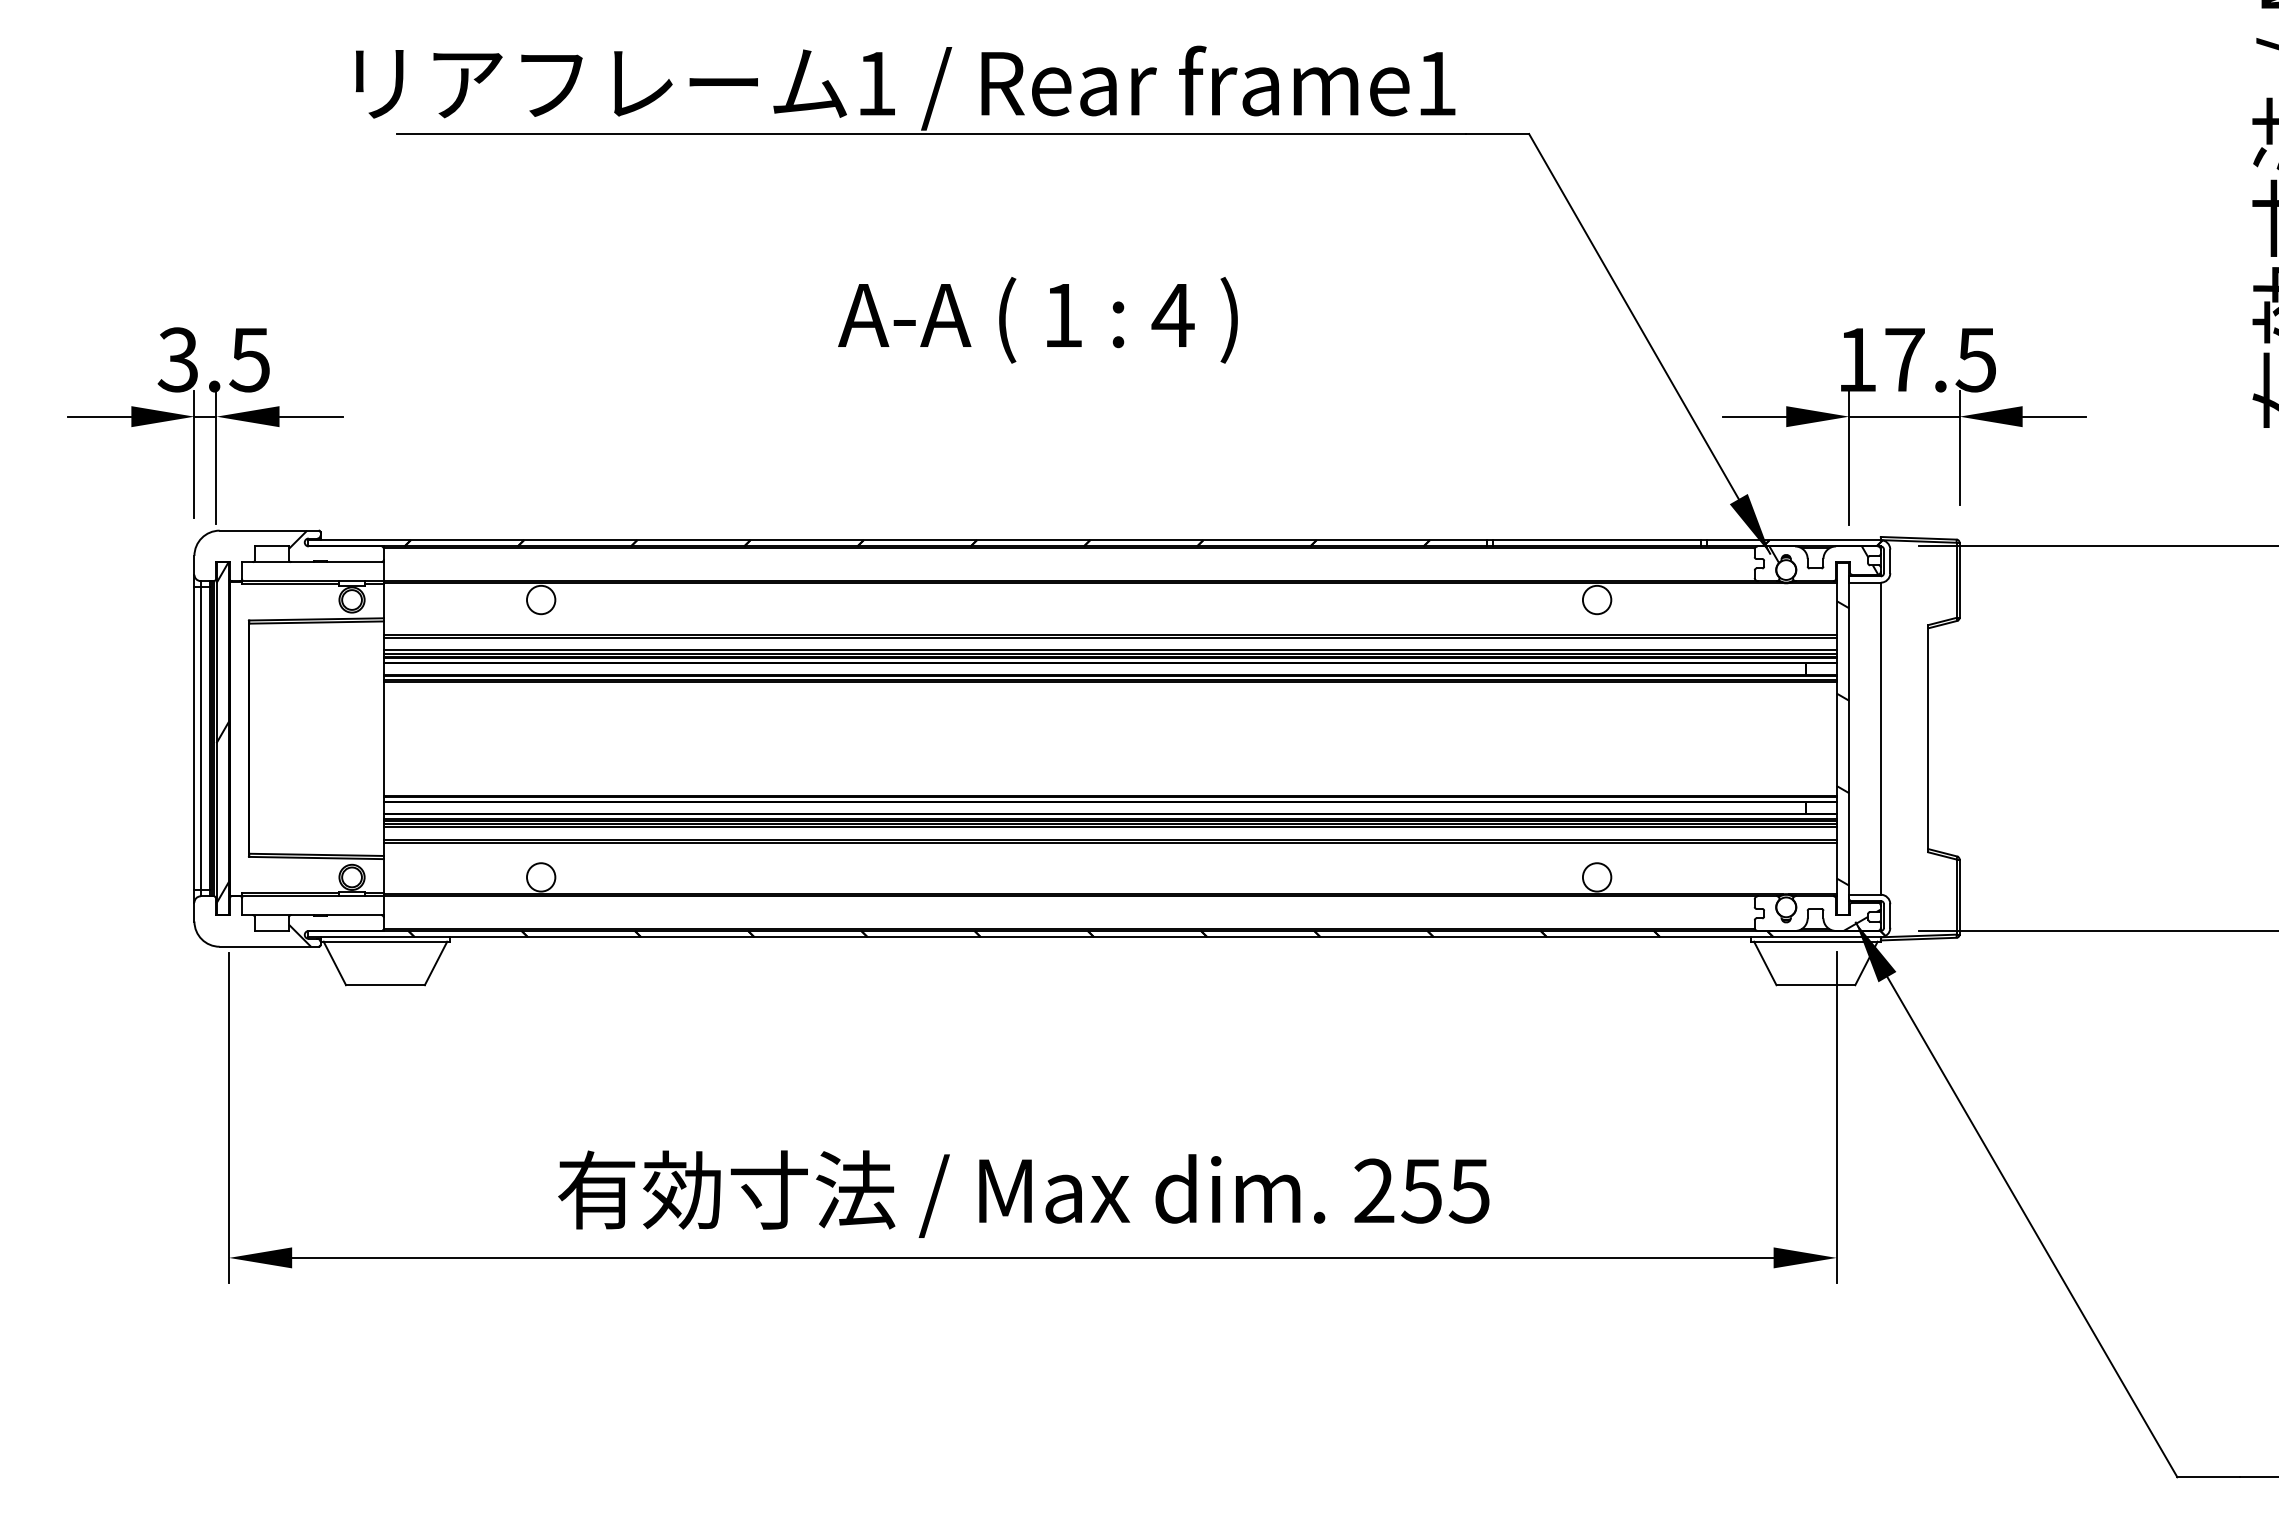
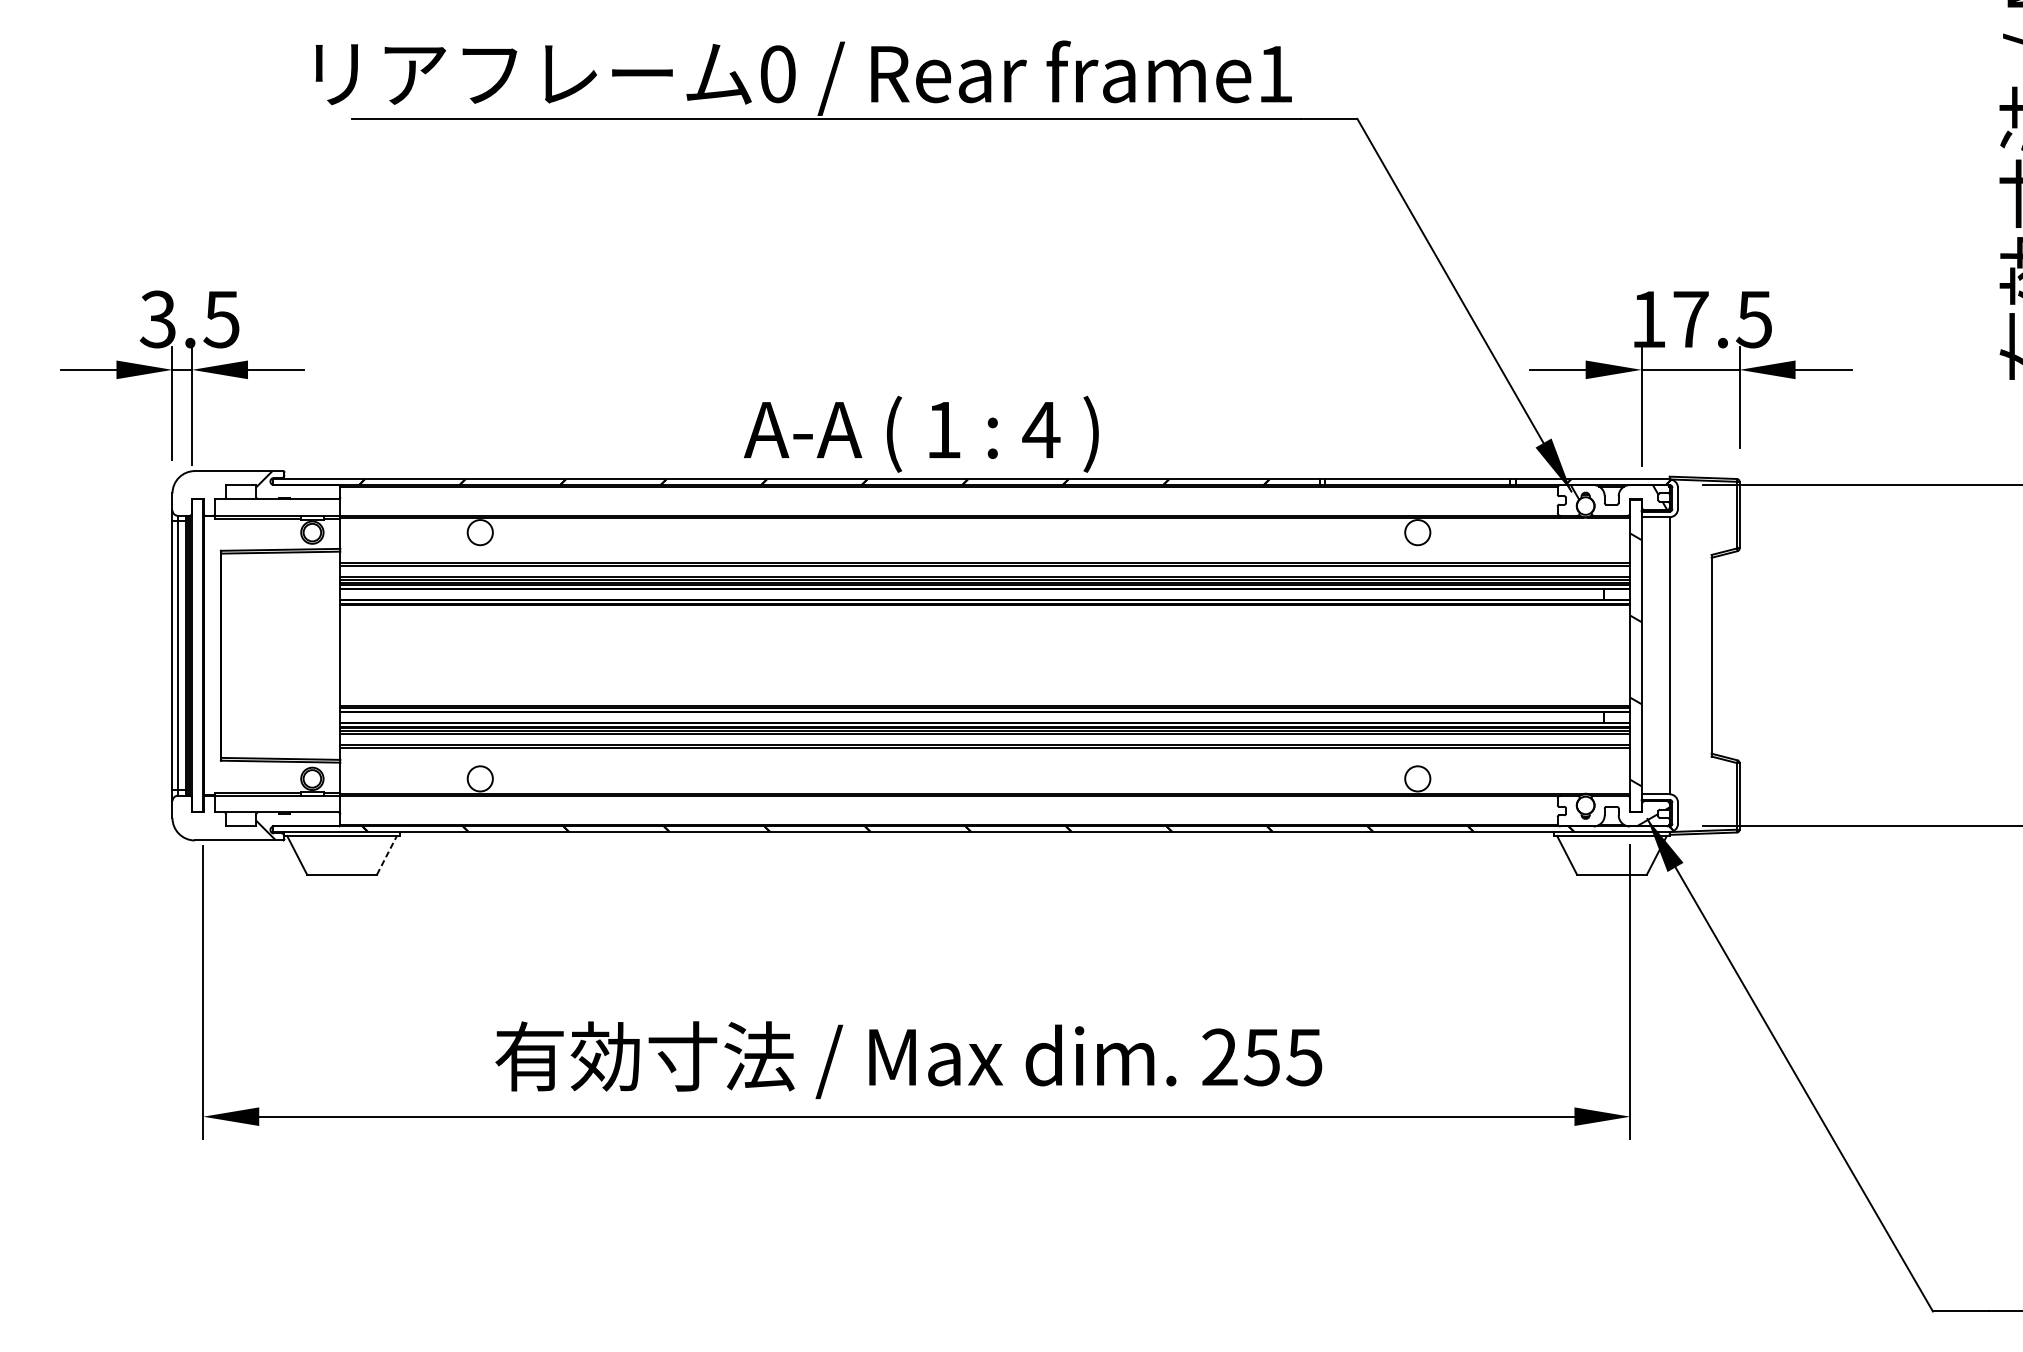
text: (876, 83) -> (778, 74), 1 -> 0
text: (1037, 320) -> (920, 434), moved
hatch: (222, 732) -> (197, 650), removed
line: (436, 963) -> (387, 855), solid -> dashed

